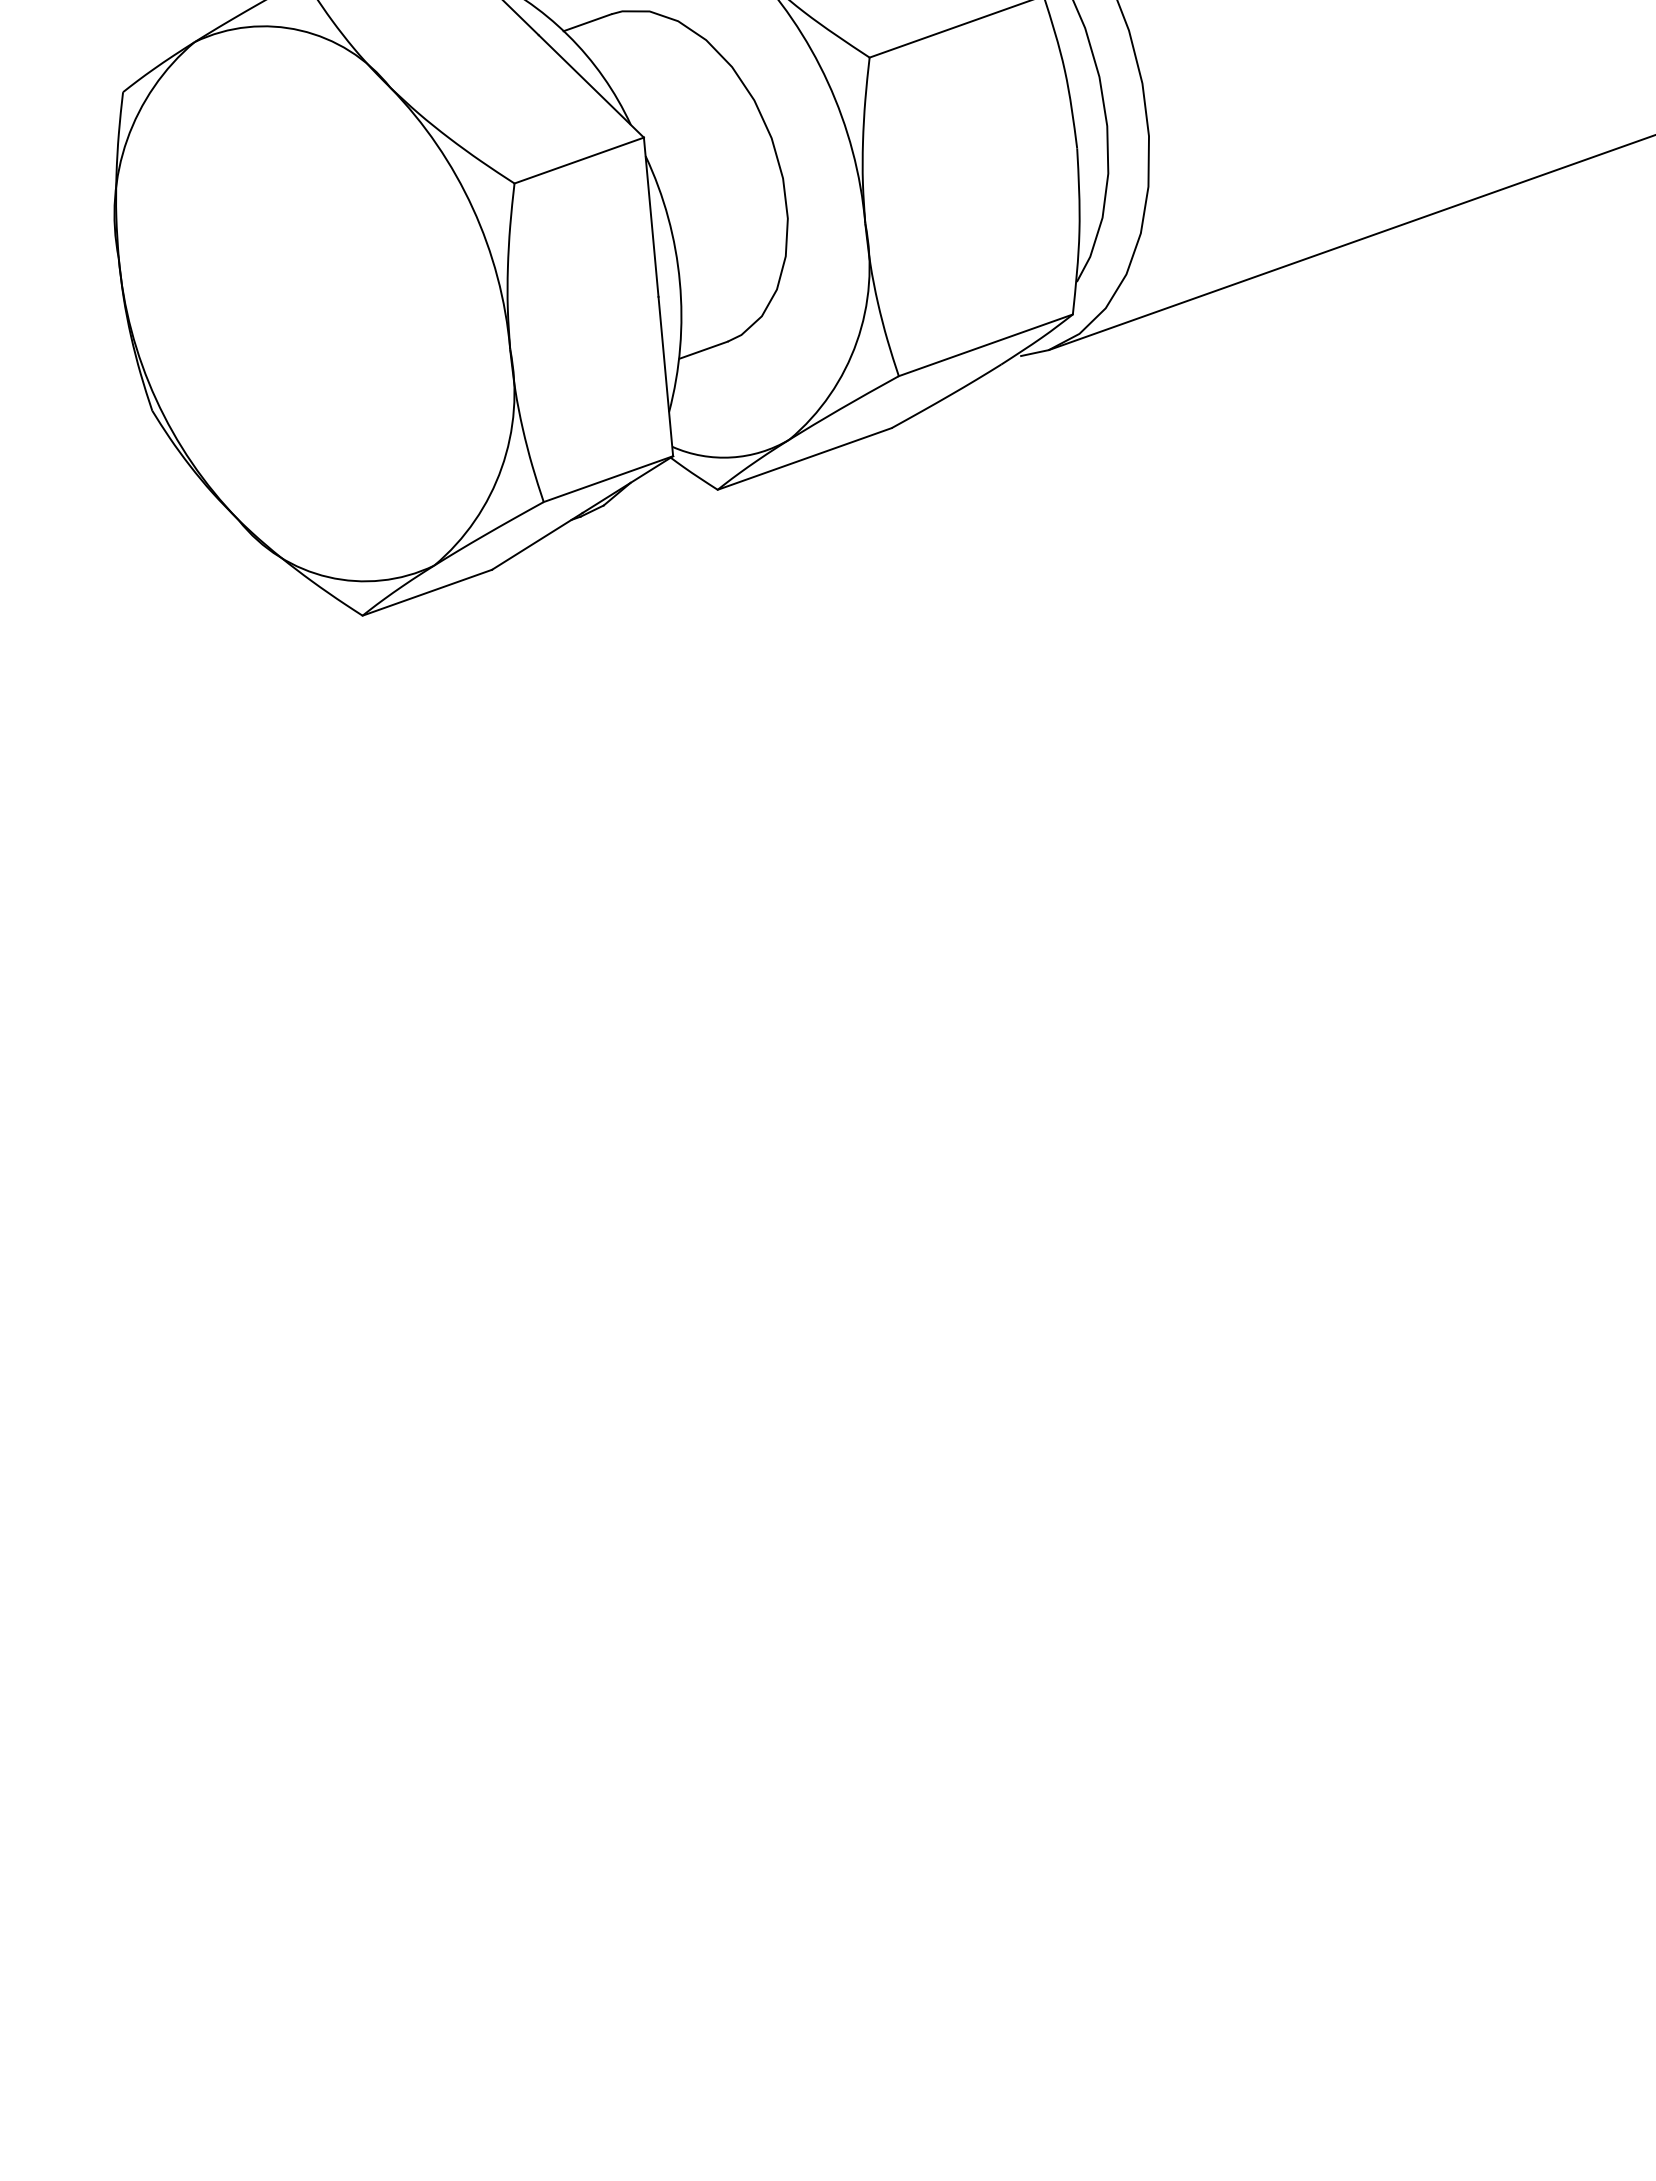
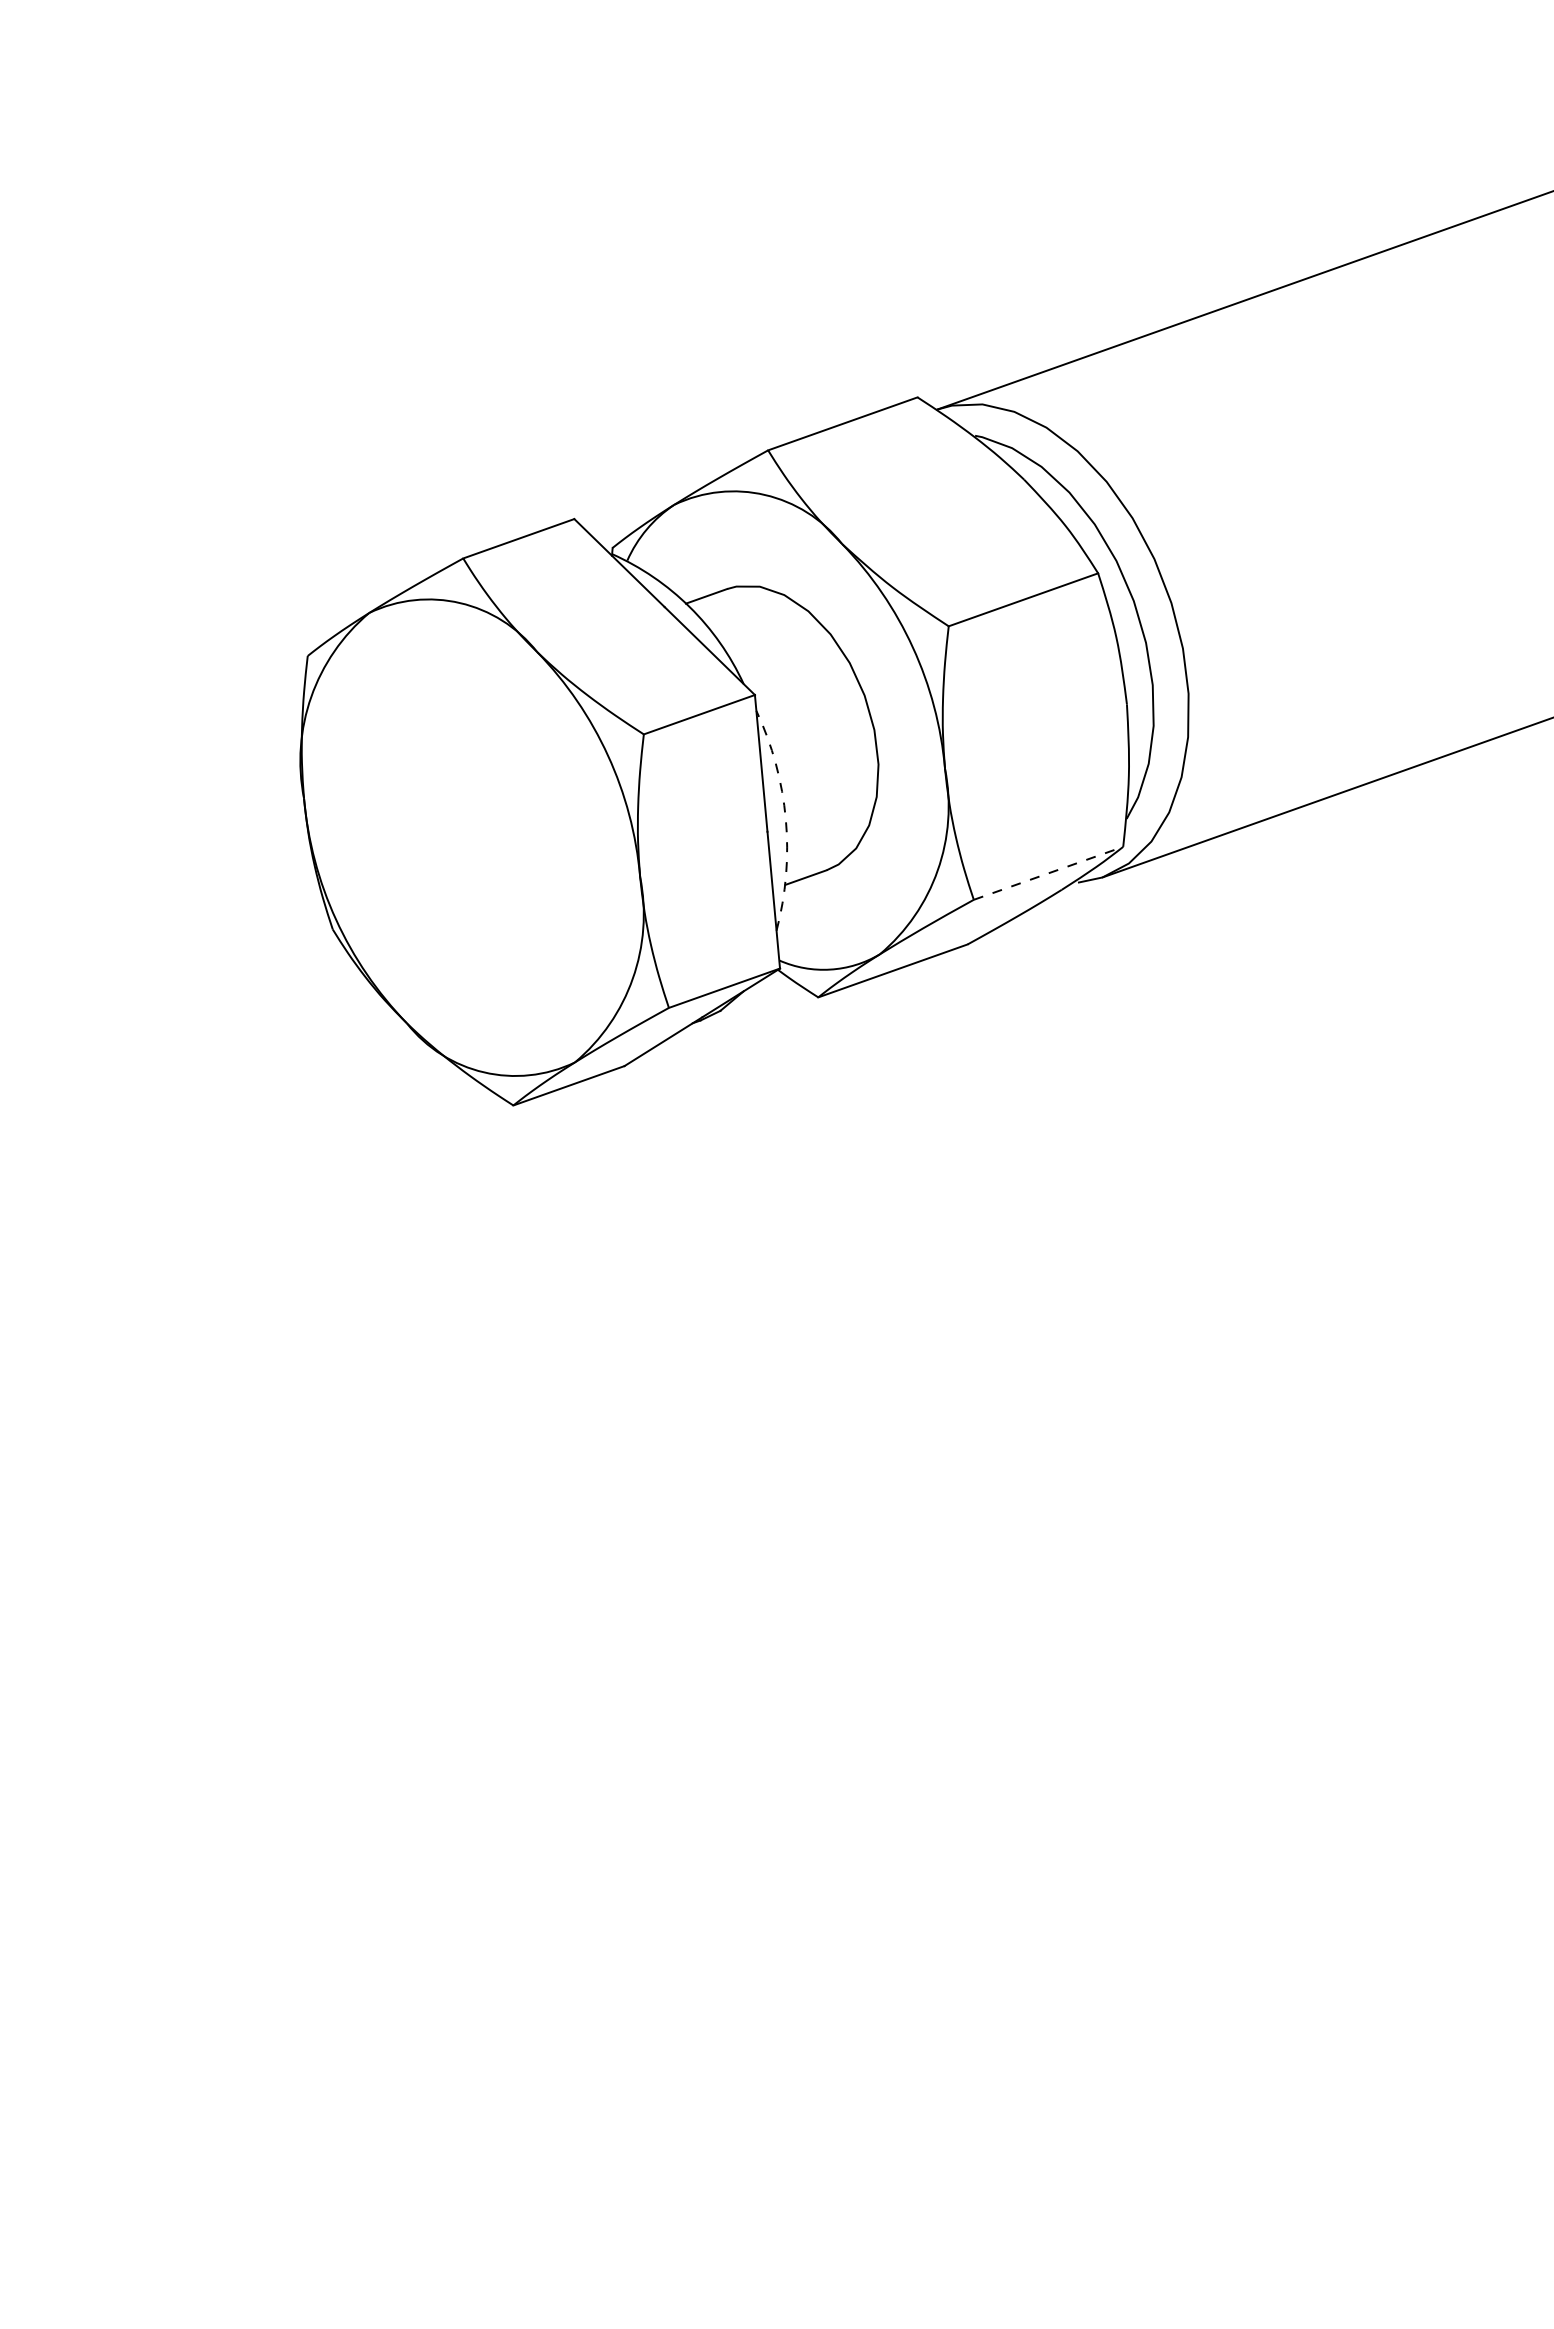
arc: (679, 282) -> (785, 819), solid -> dashed
line: (986, 345) -> (1049, 873), solid -> dashed

